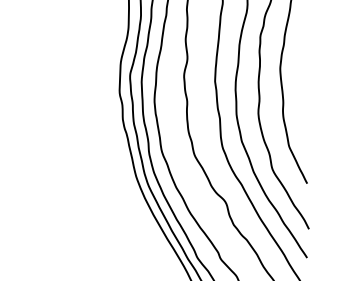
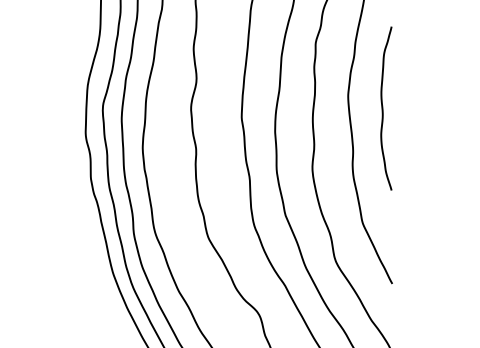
curve: (302, 76) -> (384, 108), added

